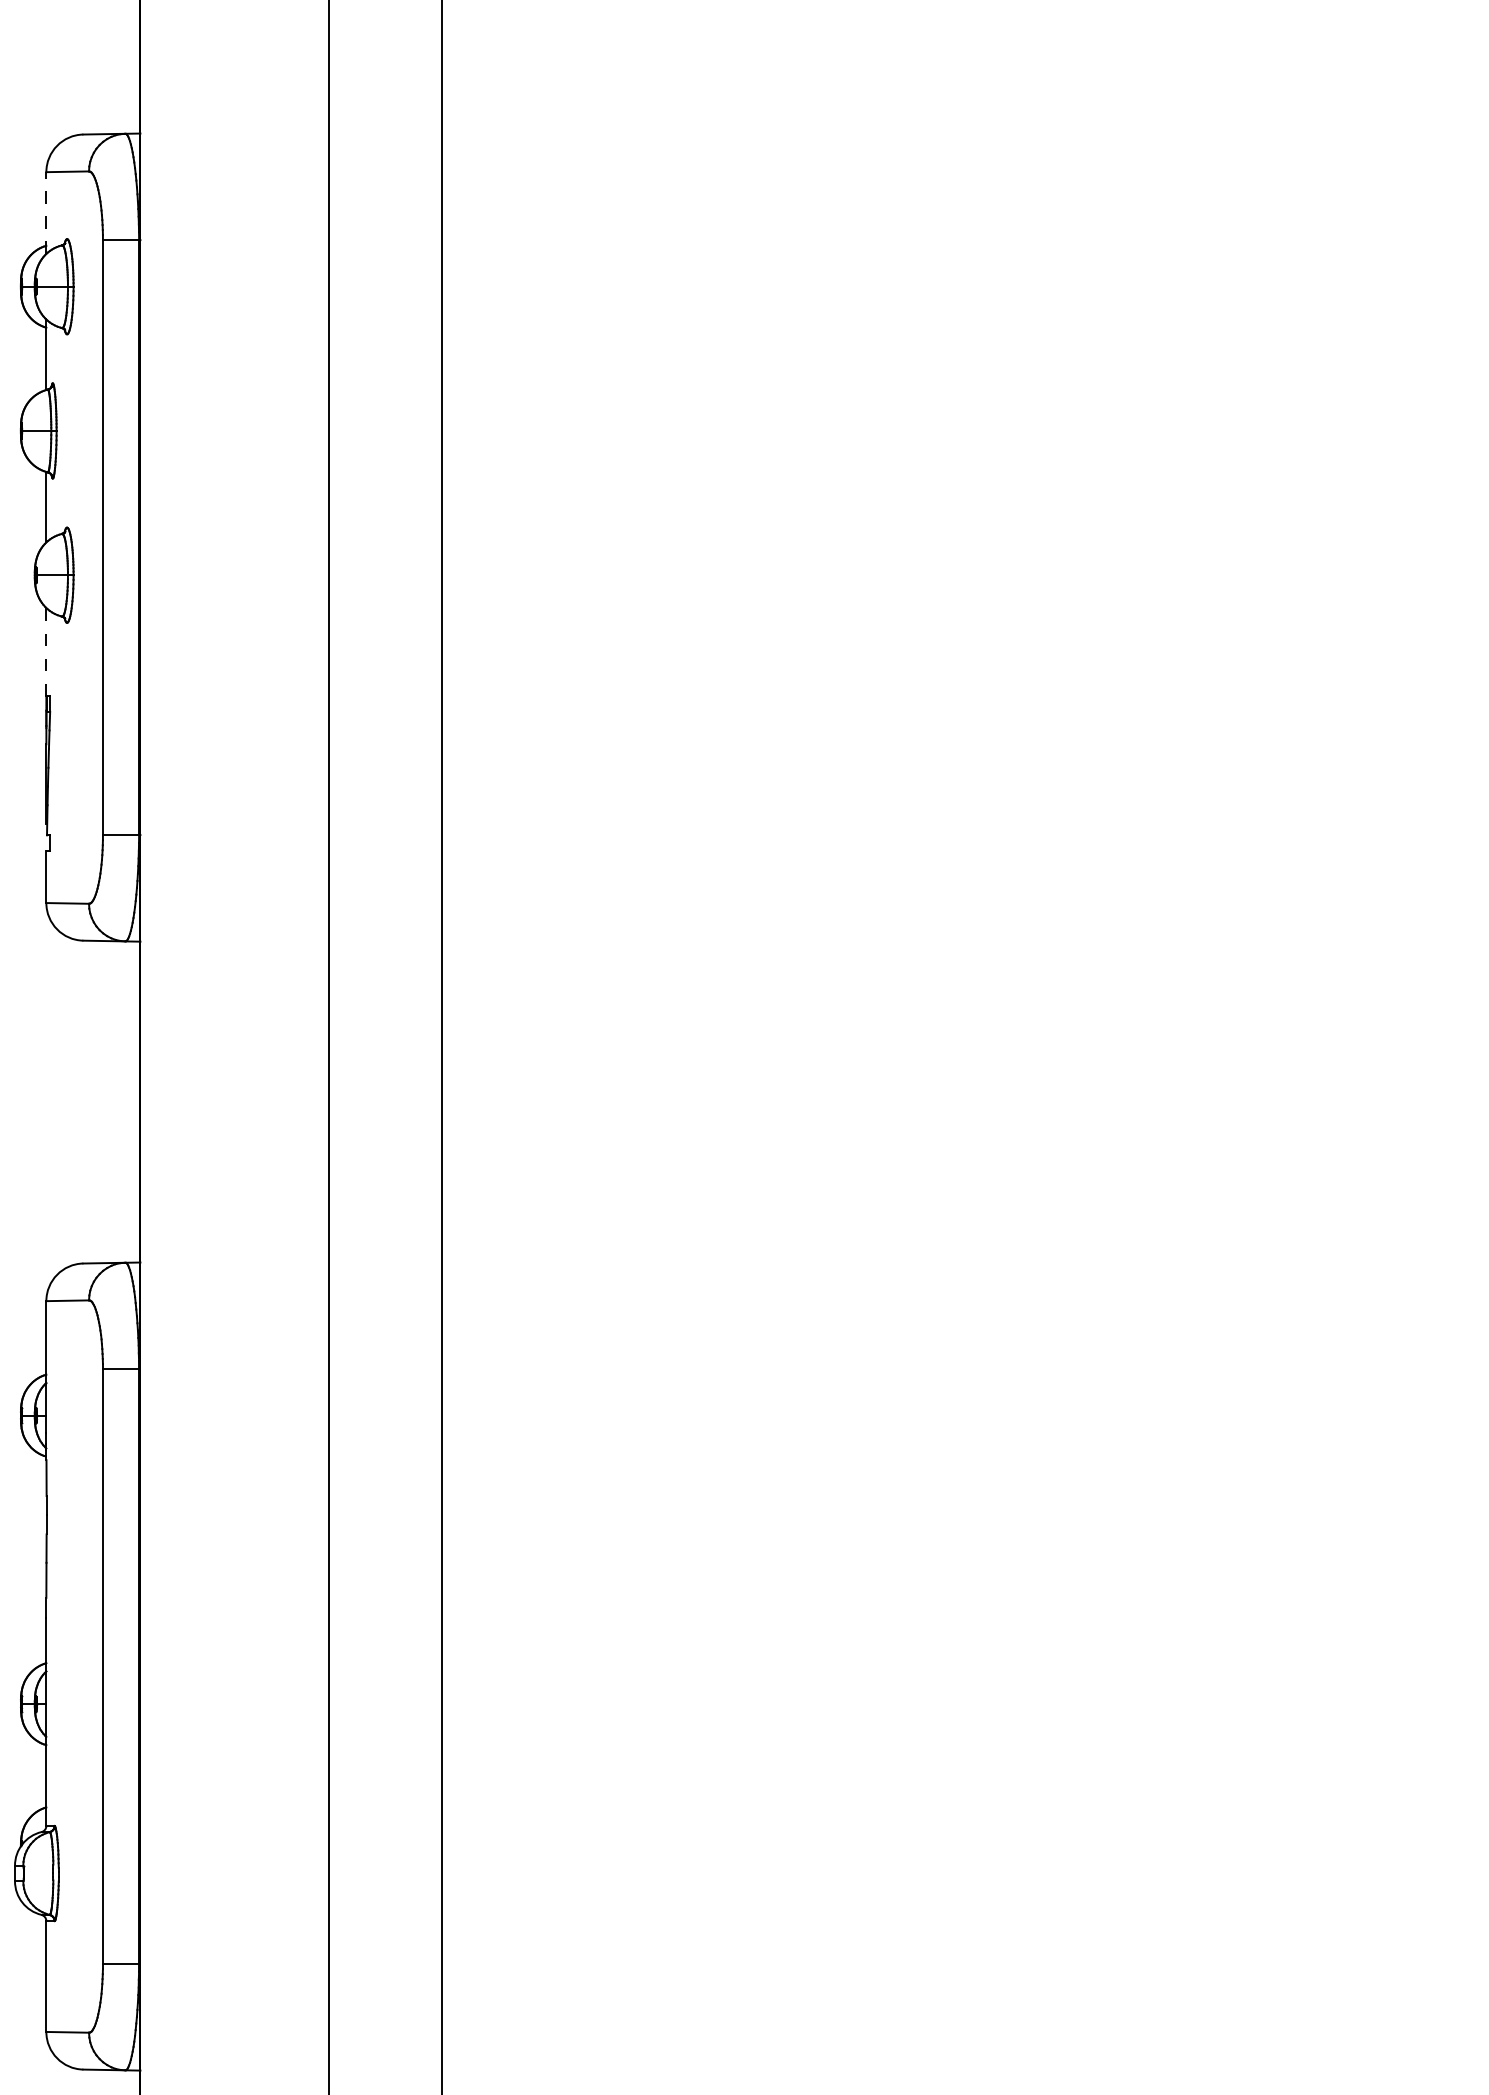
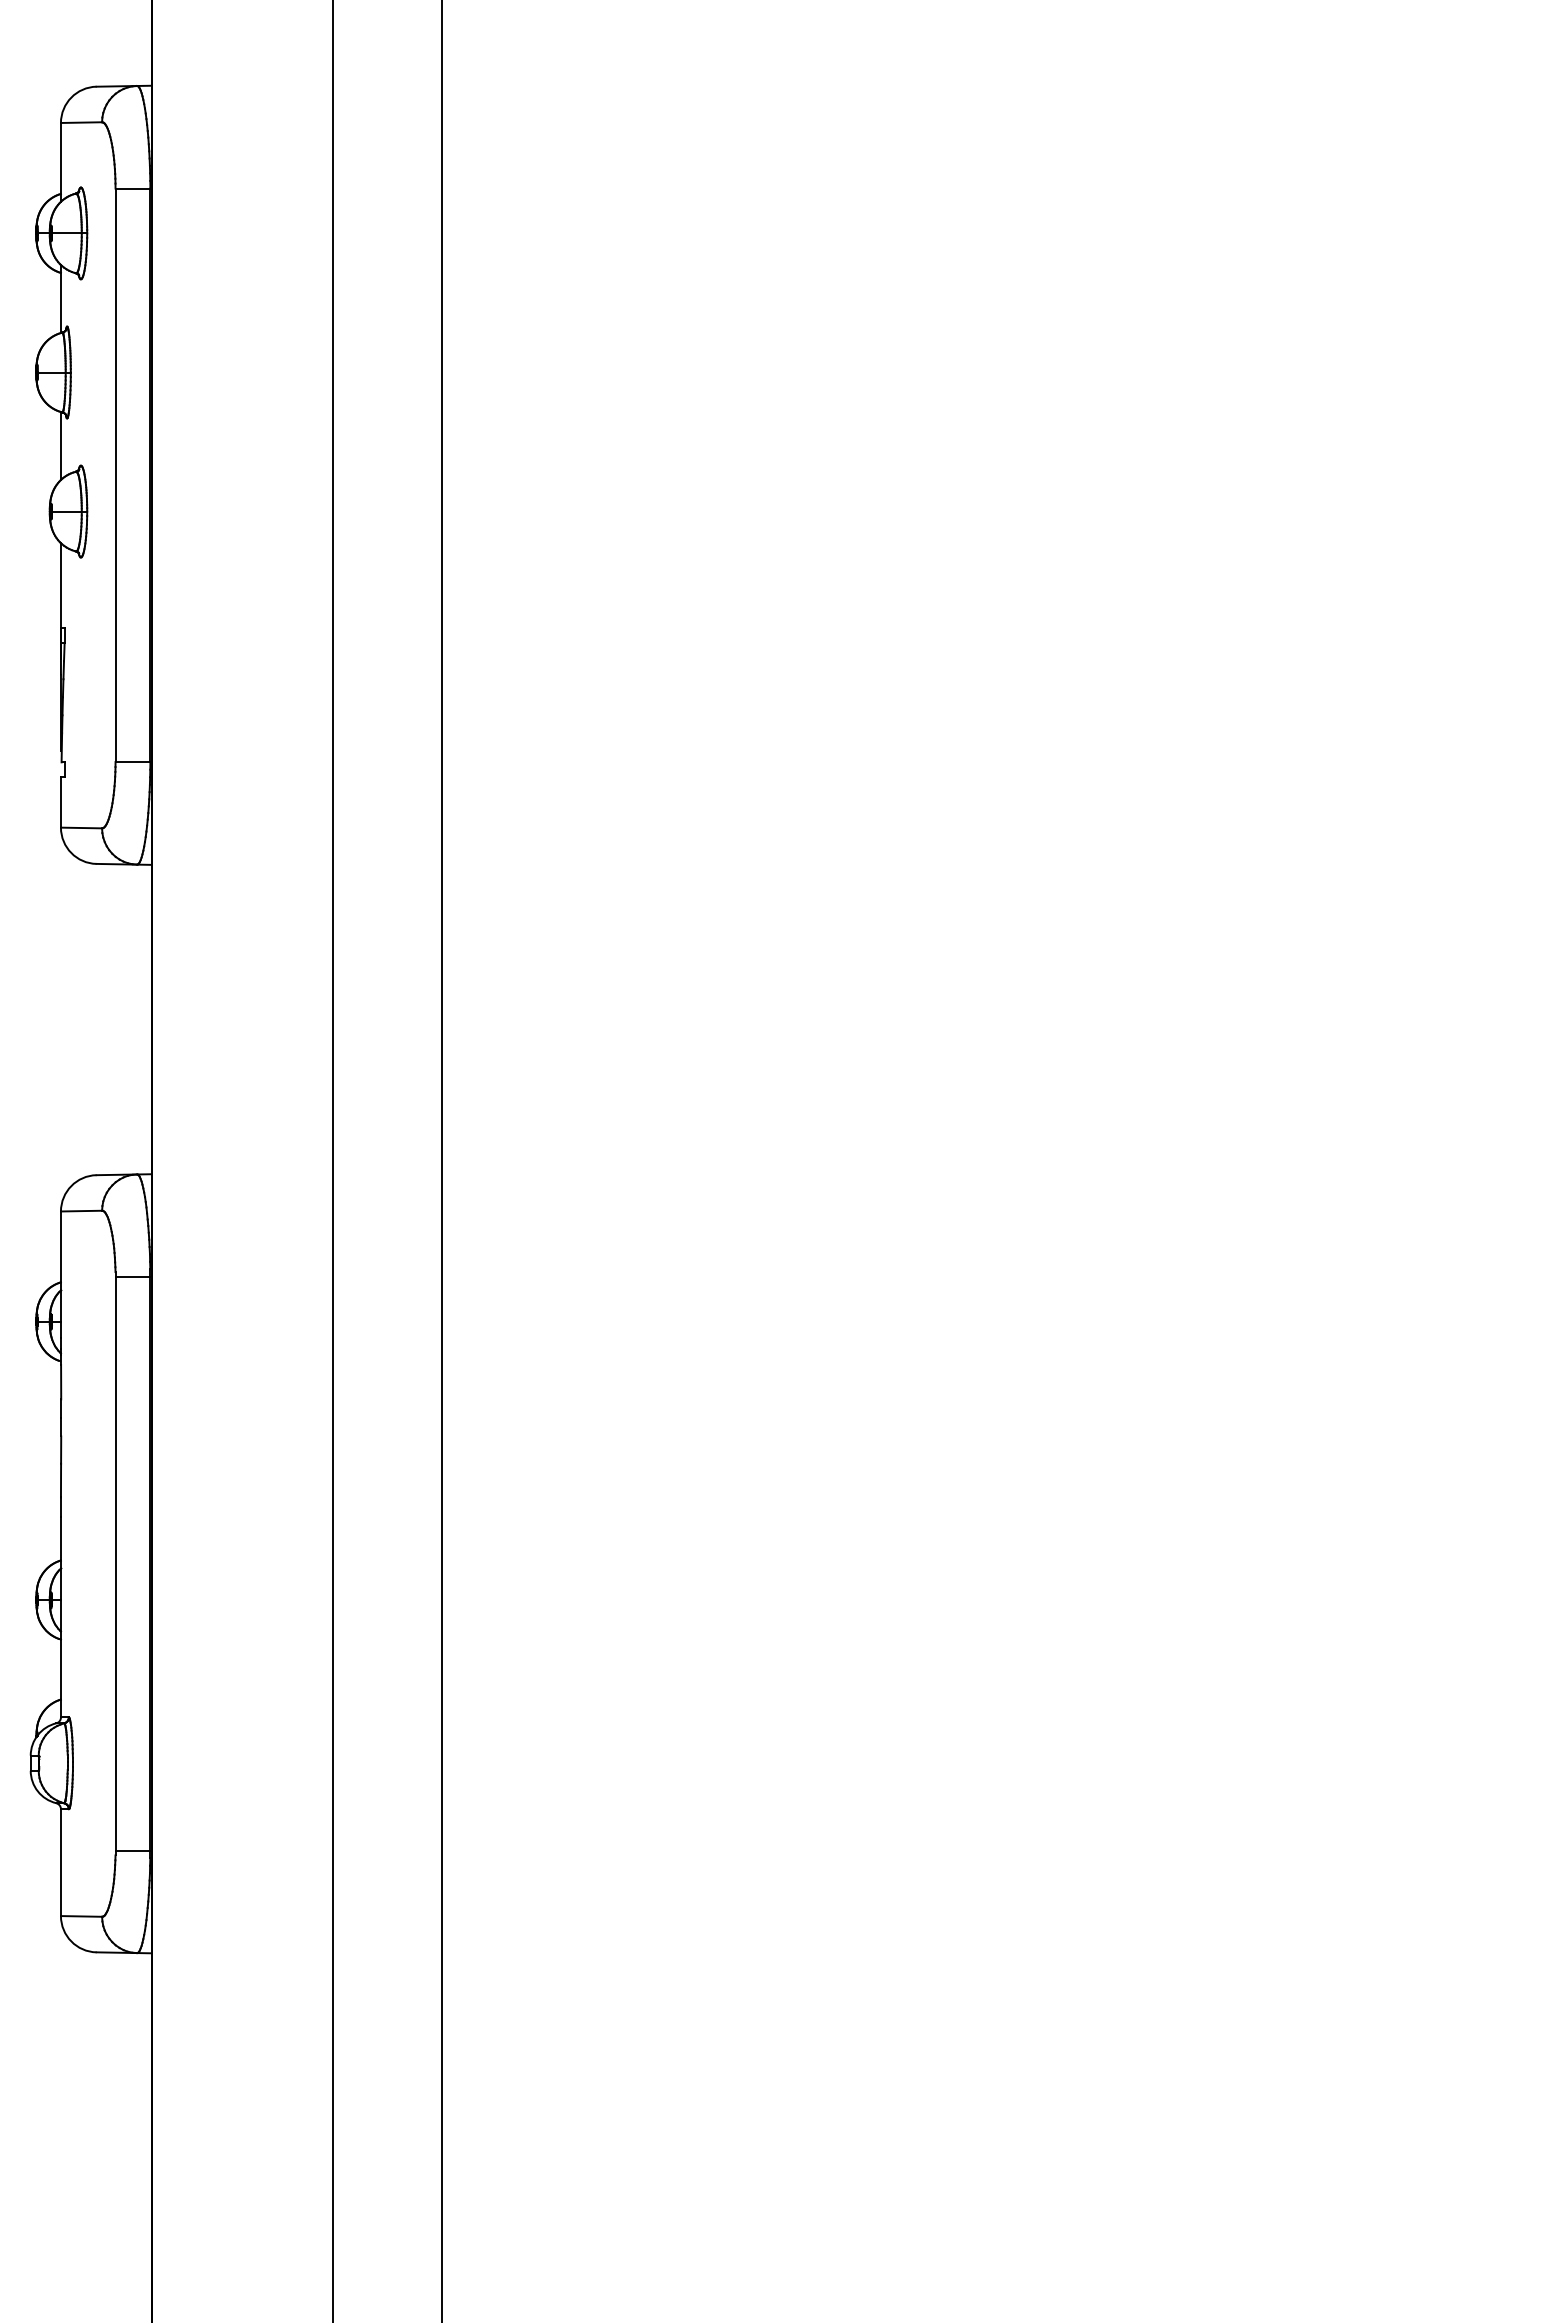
line: (45, 212) -> (60, 161), dashed -> solid
line: (45, 651) -> (60, 585), dashed -> solid

